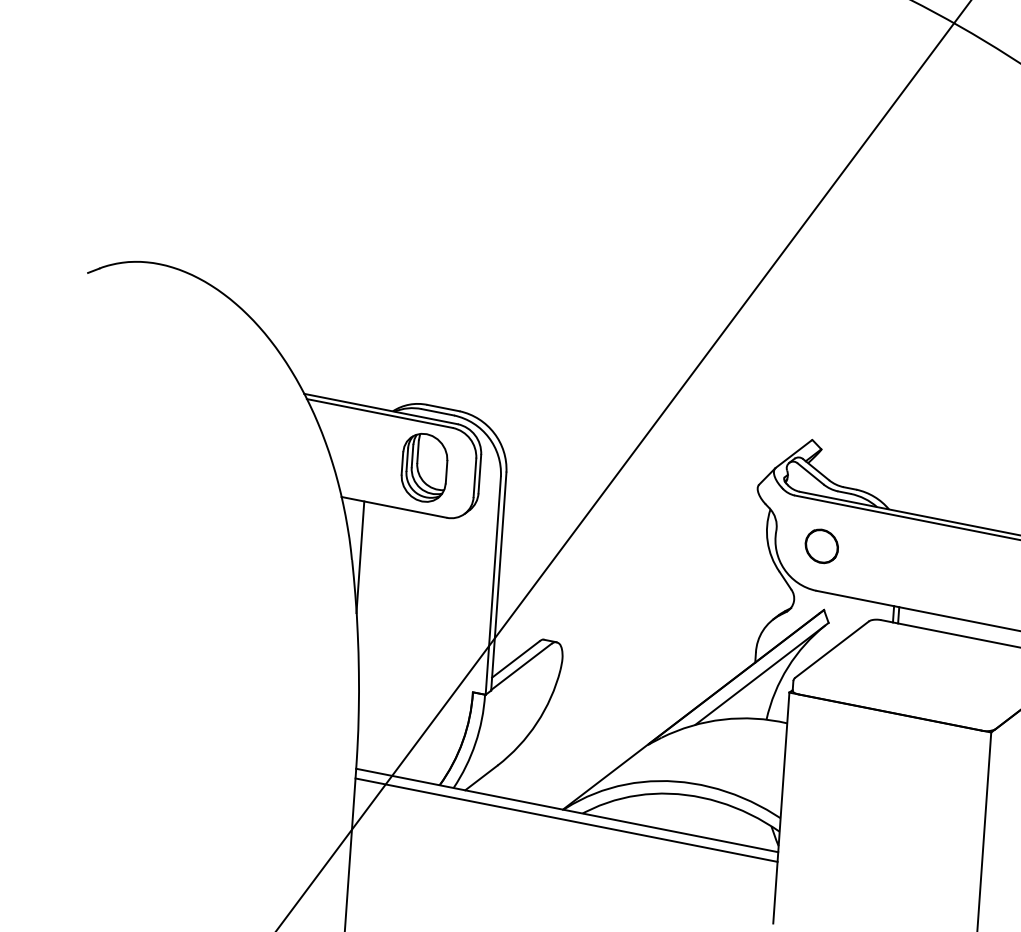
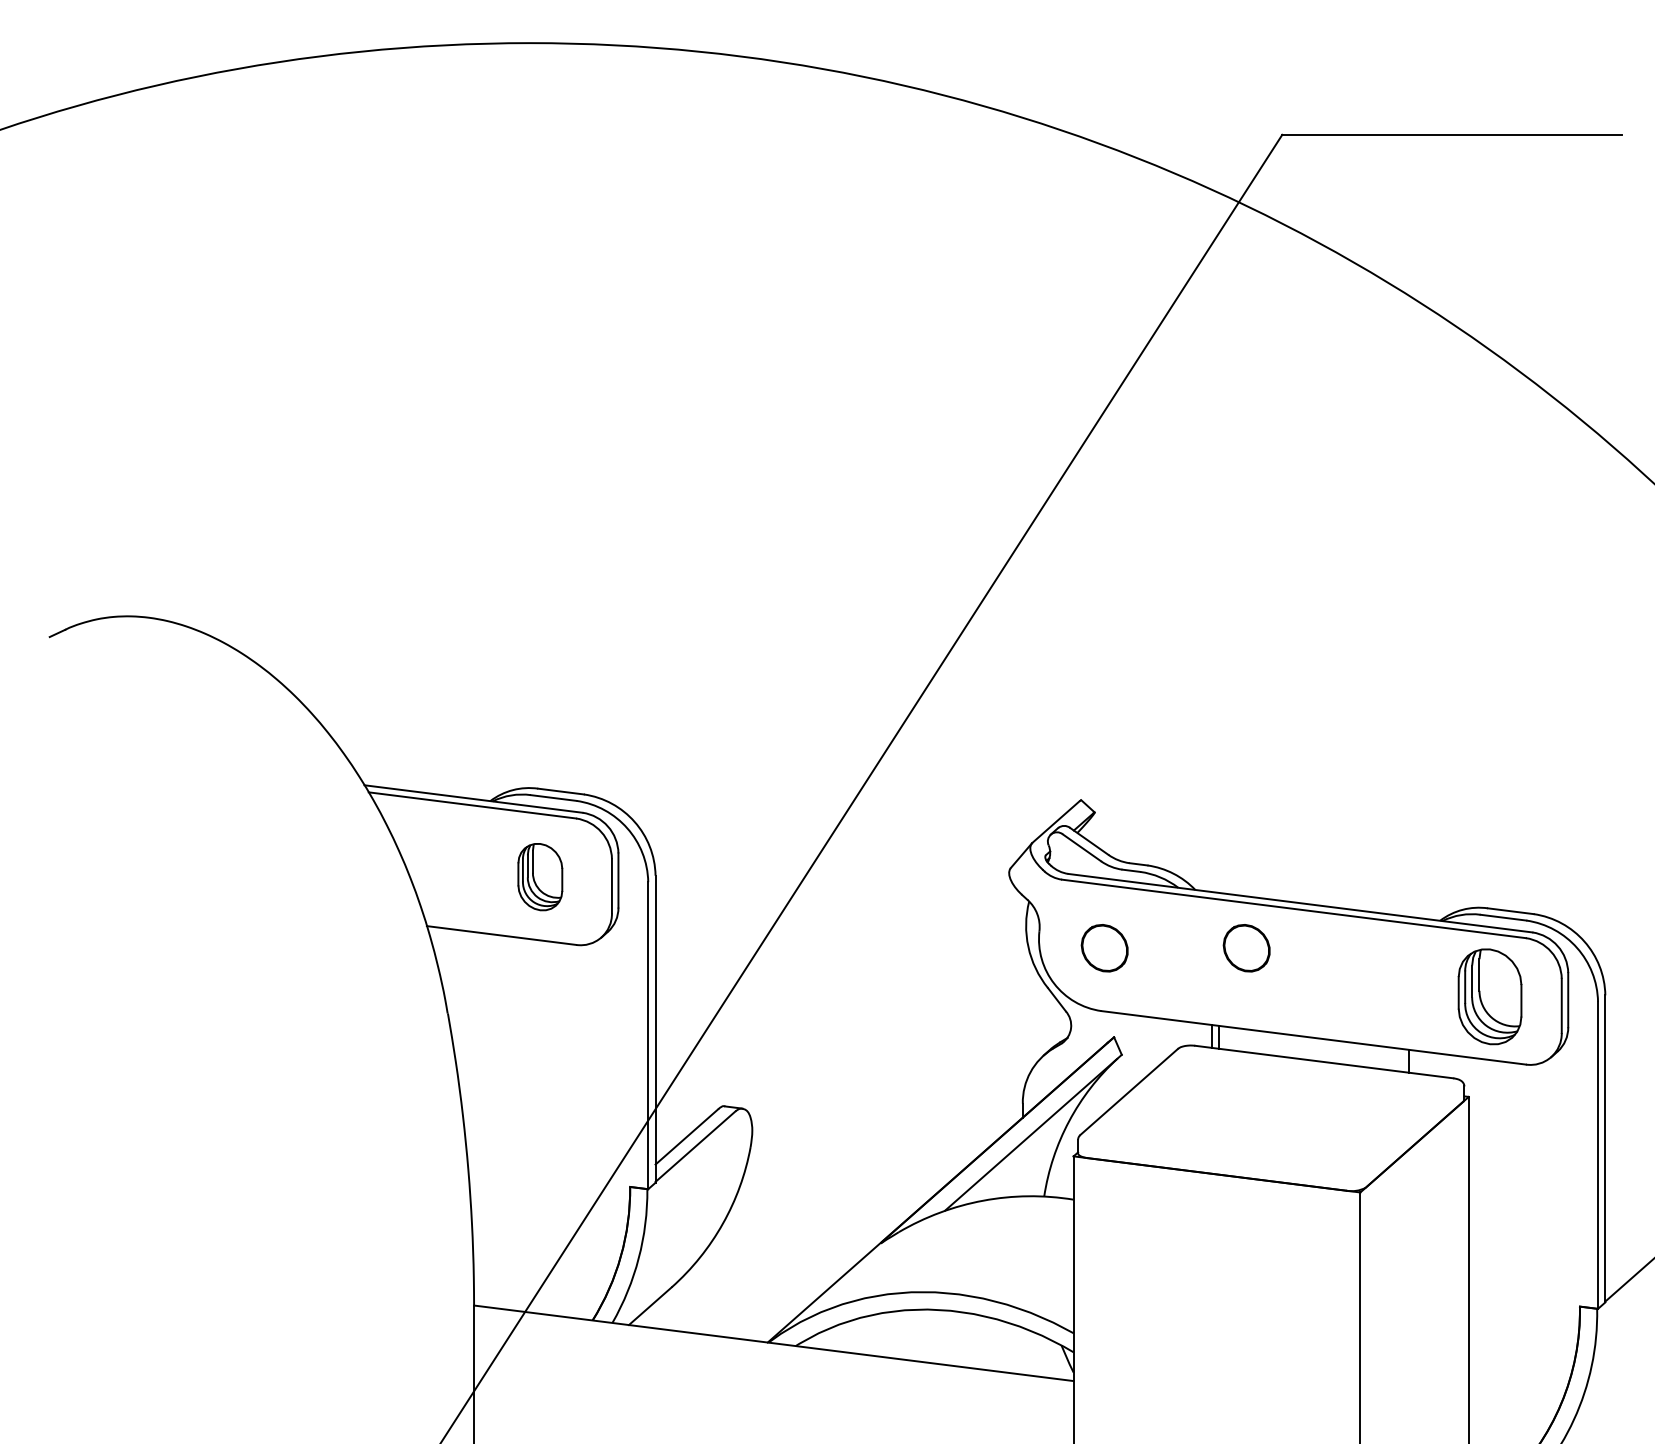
part: (424, 467) -> (540, 876), size x0.7
part: (922, 553) -> (1246, 948), added
line: (360, 557) -> (459, 1008), removed
line: (566, 819) -> (773, 1356), removed

